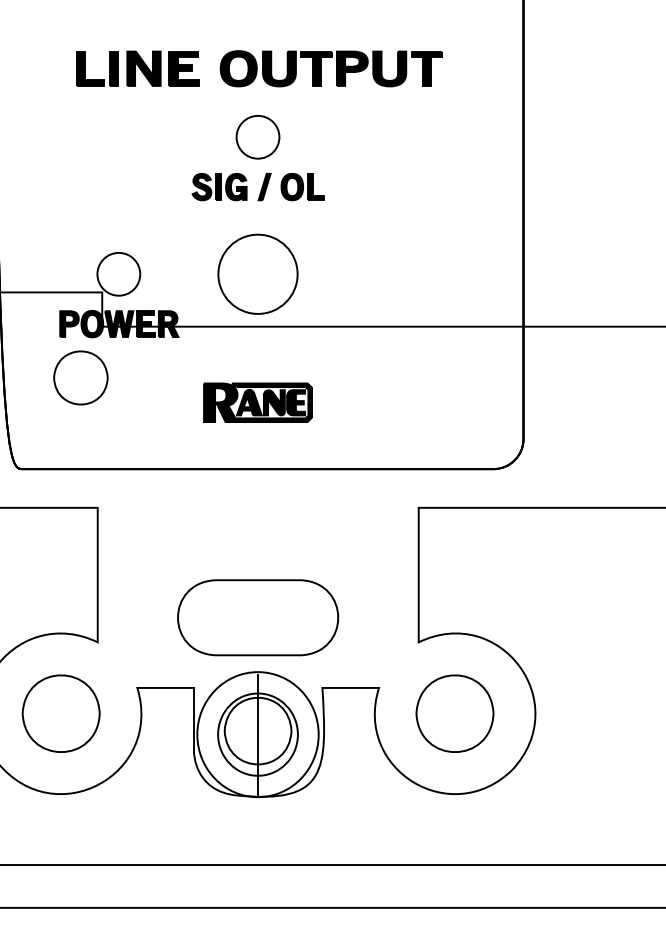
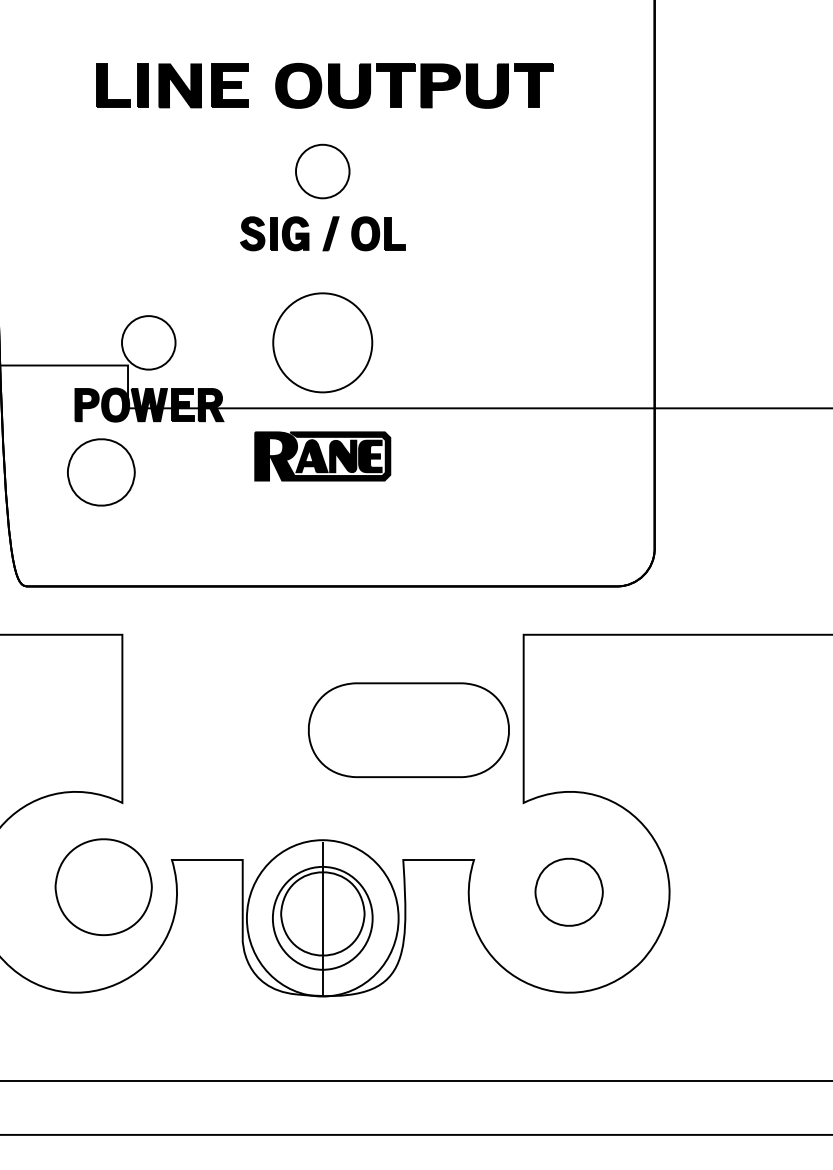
part: (257, 402) -> (322, 456), moved
part: (257, 617) -> (408, 729), moved
part: (61, 713) -> (103, 886), moved
part: (455, 713) -> (569, 892), size x0.7

